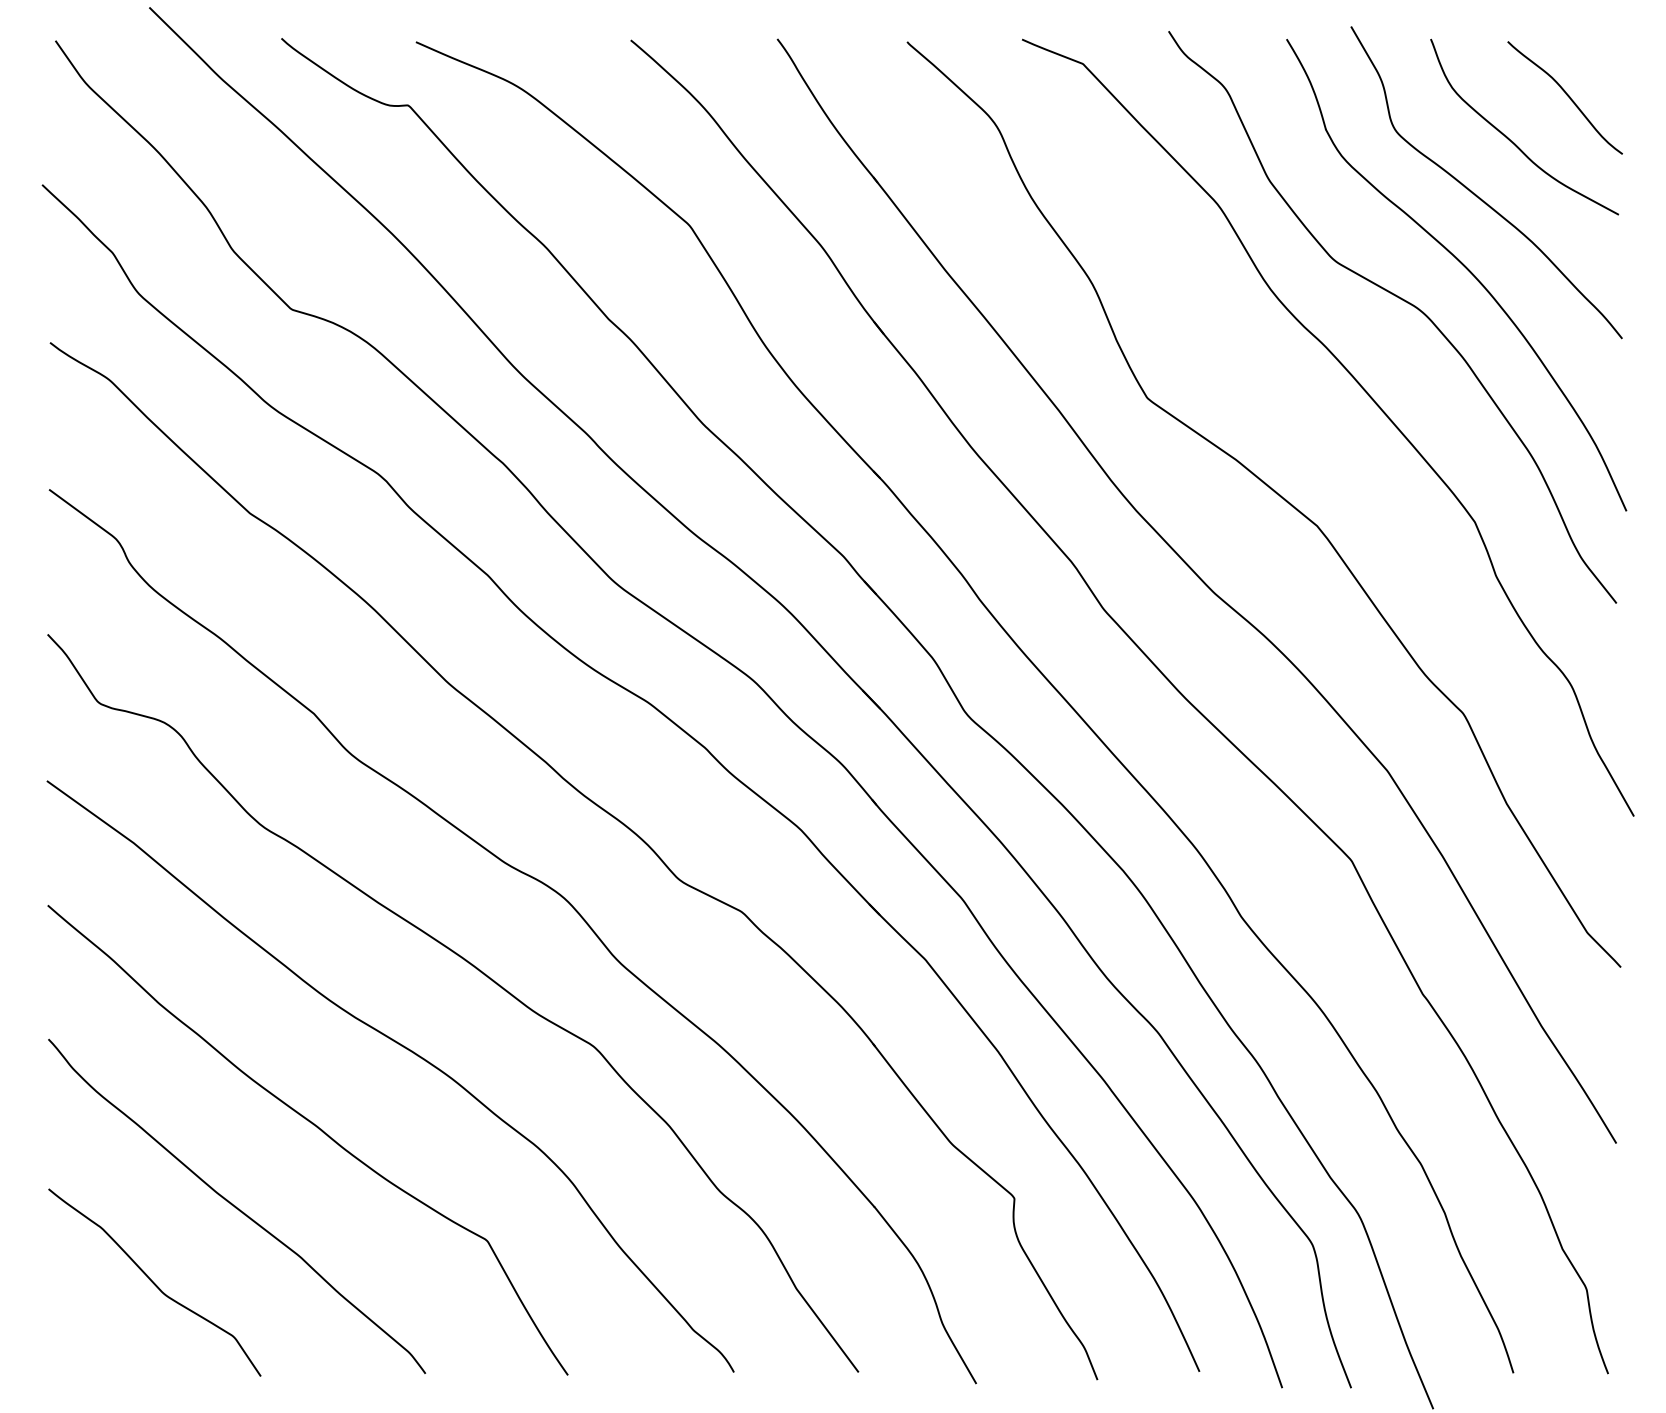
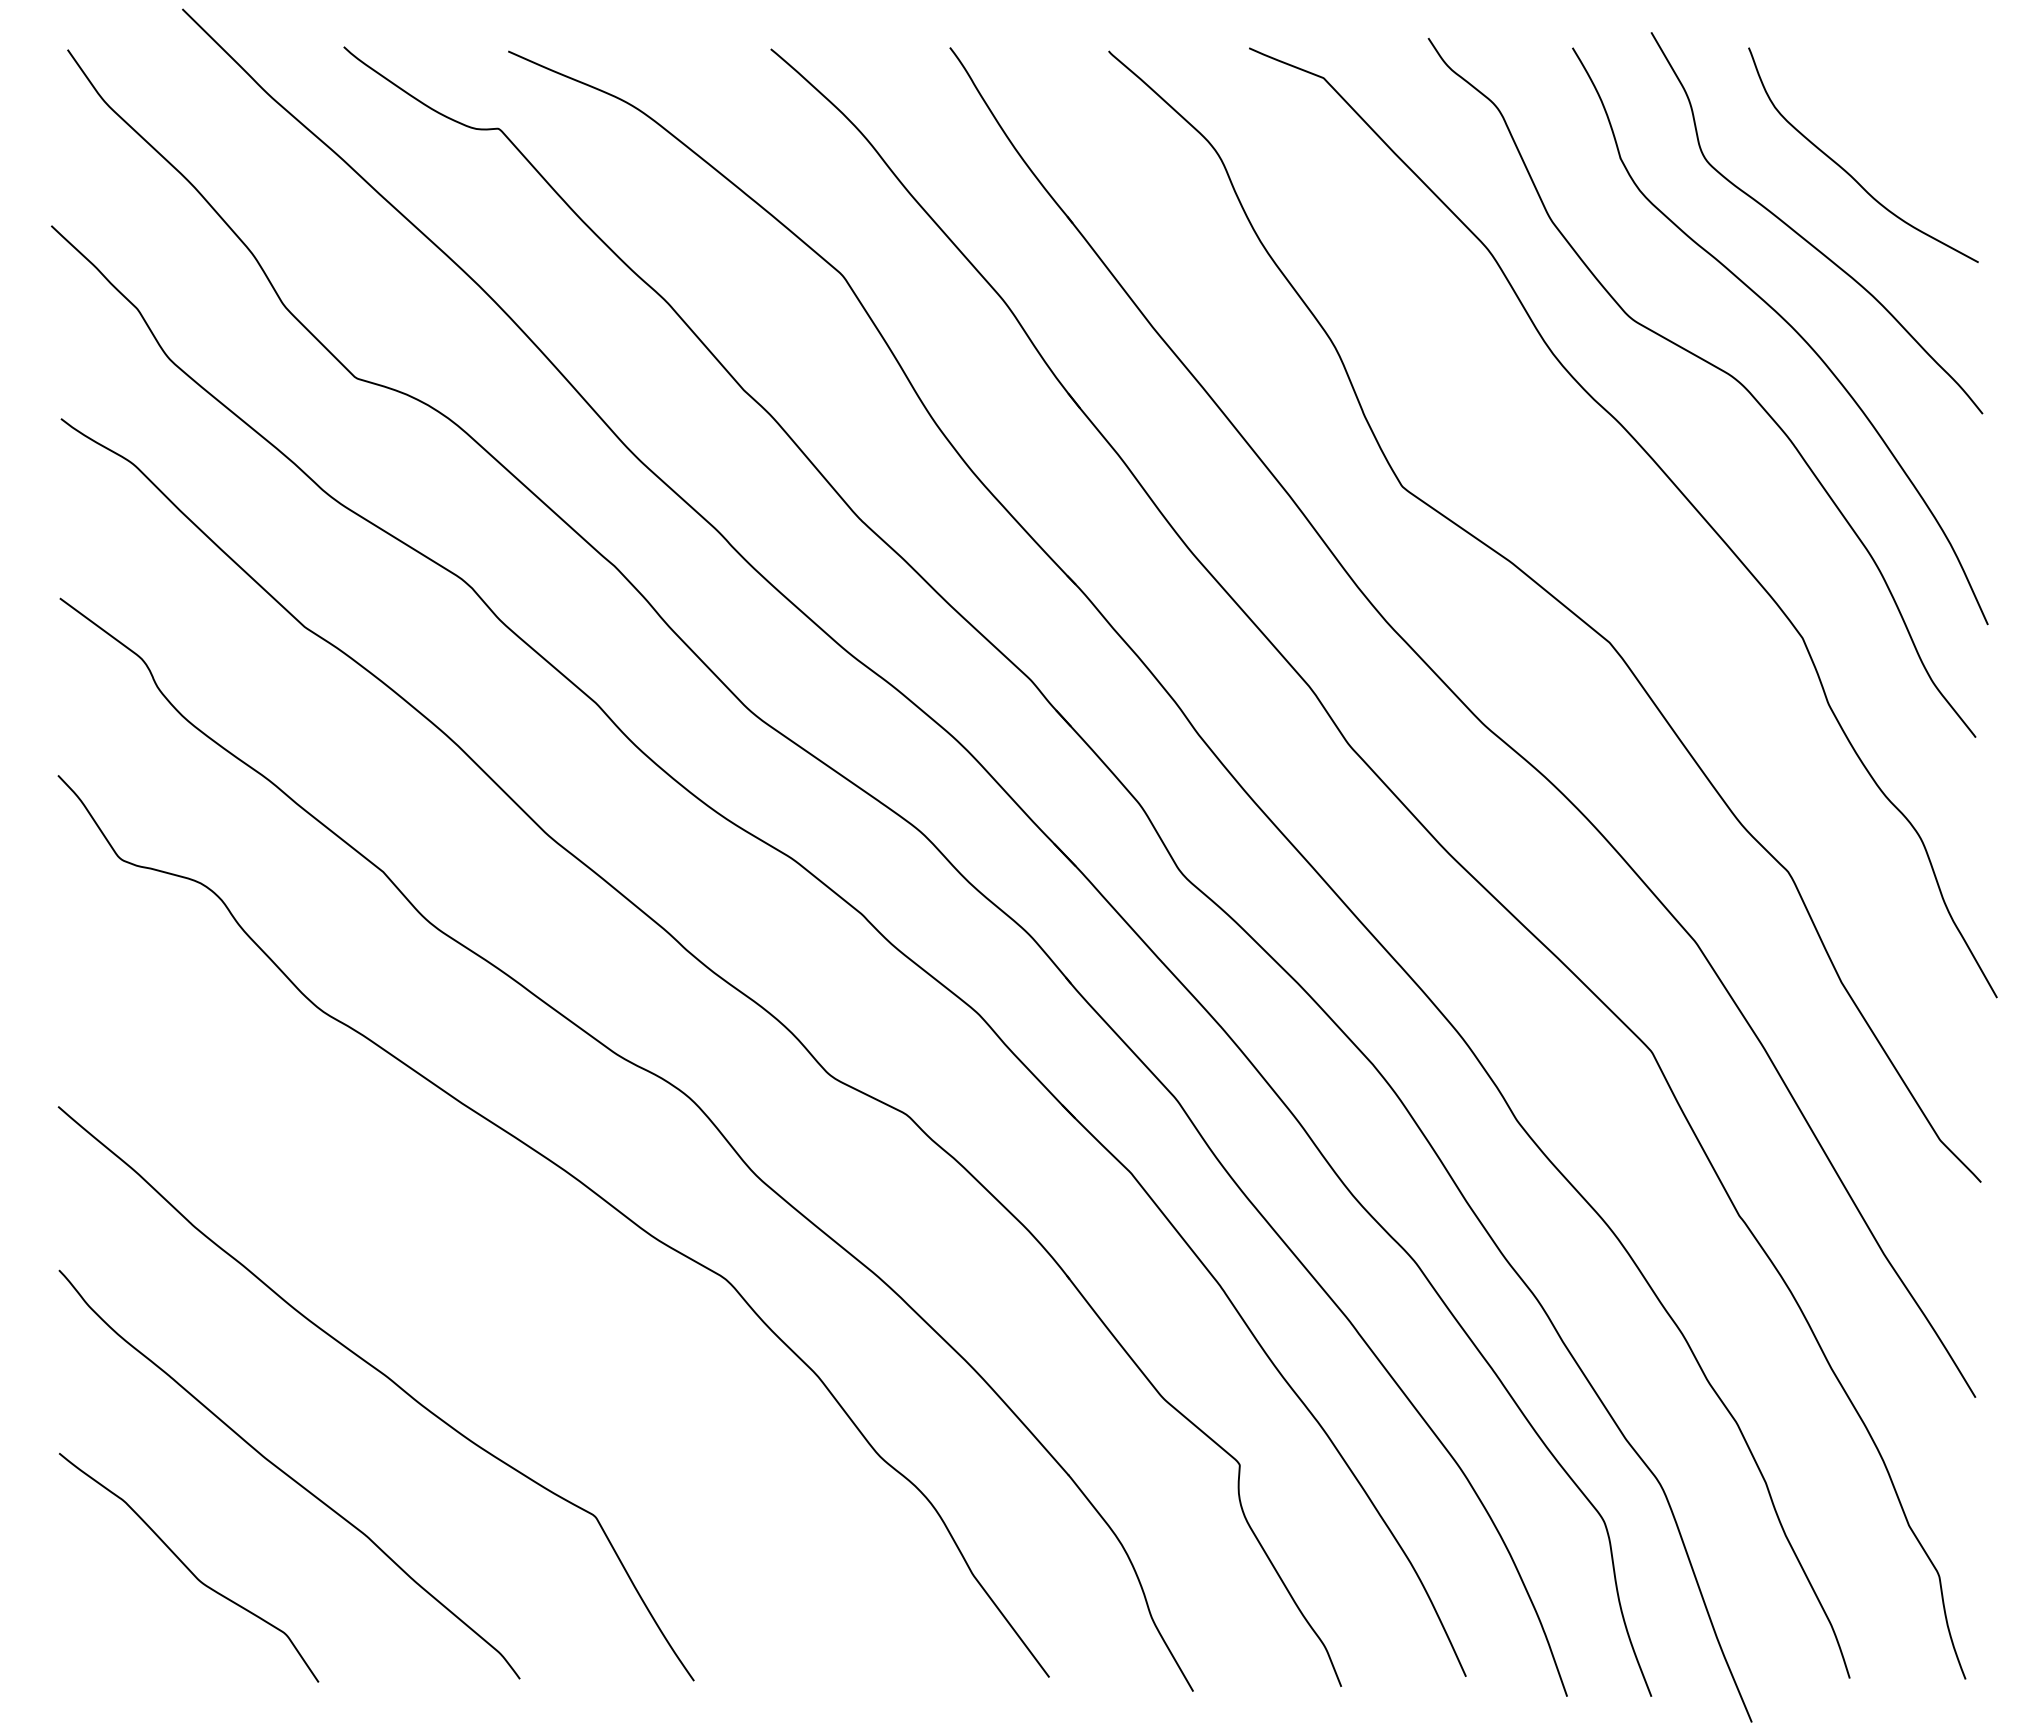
curve: (1567, 96) -> (1915, 117), removed
curve: (406, 1049) -> (496, 1282), removed

